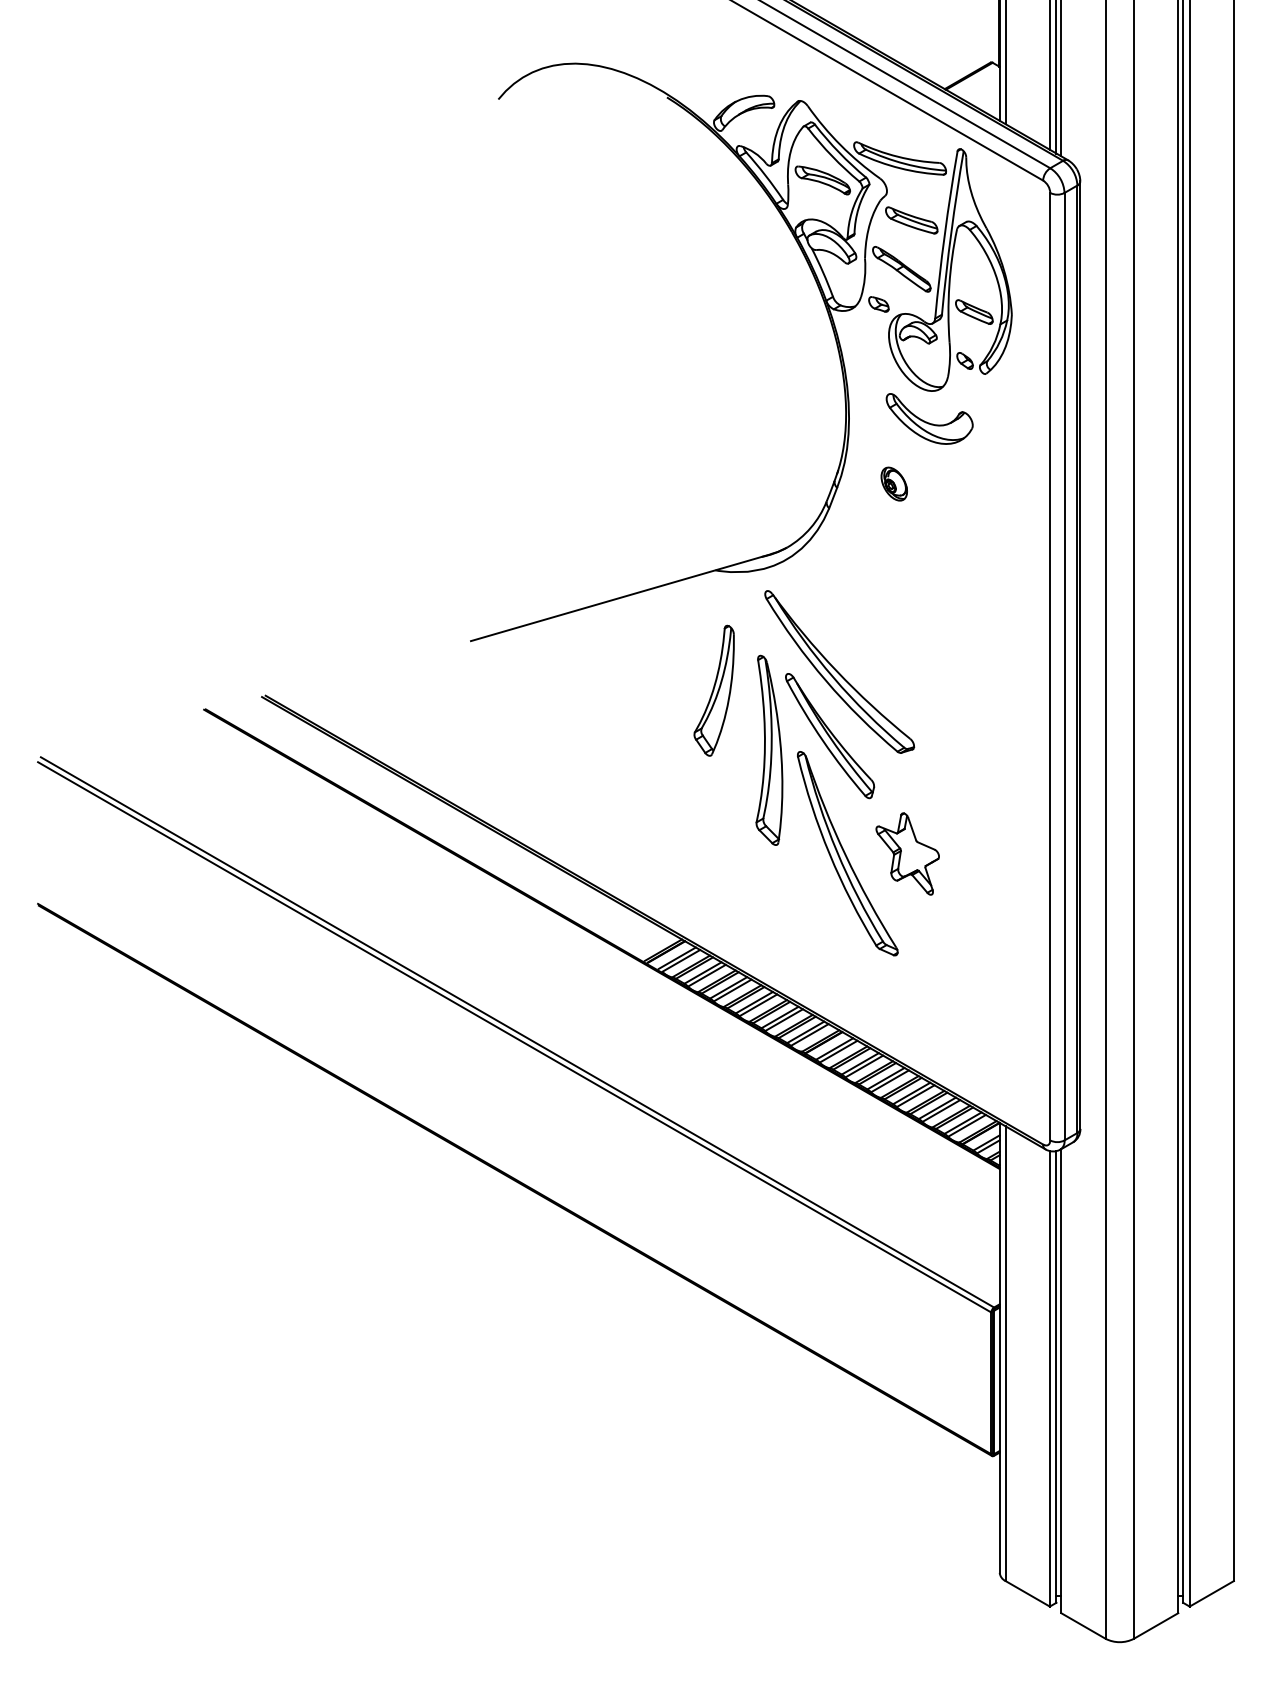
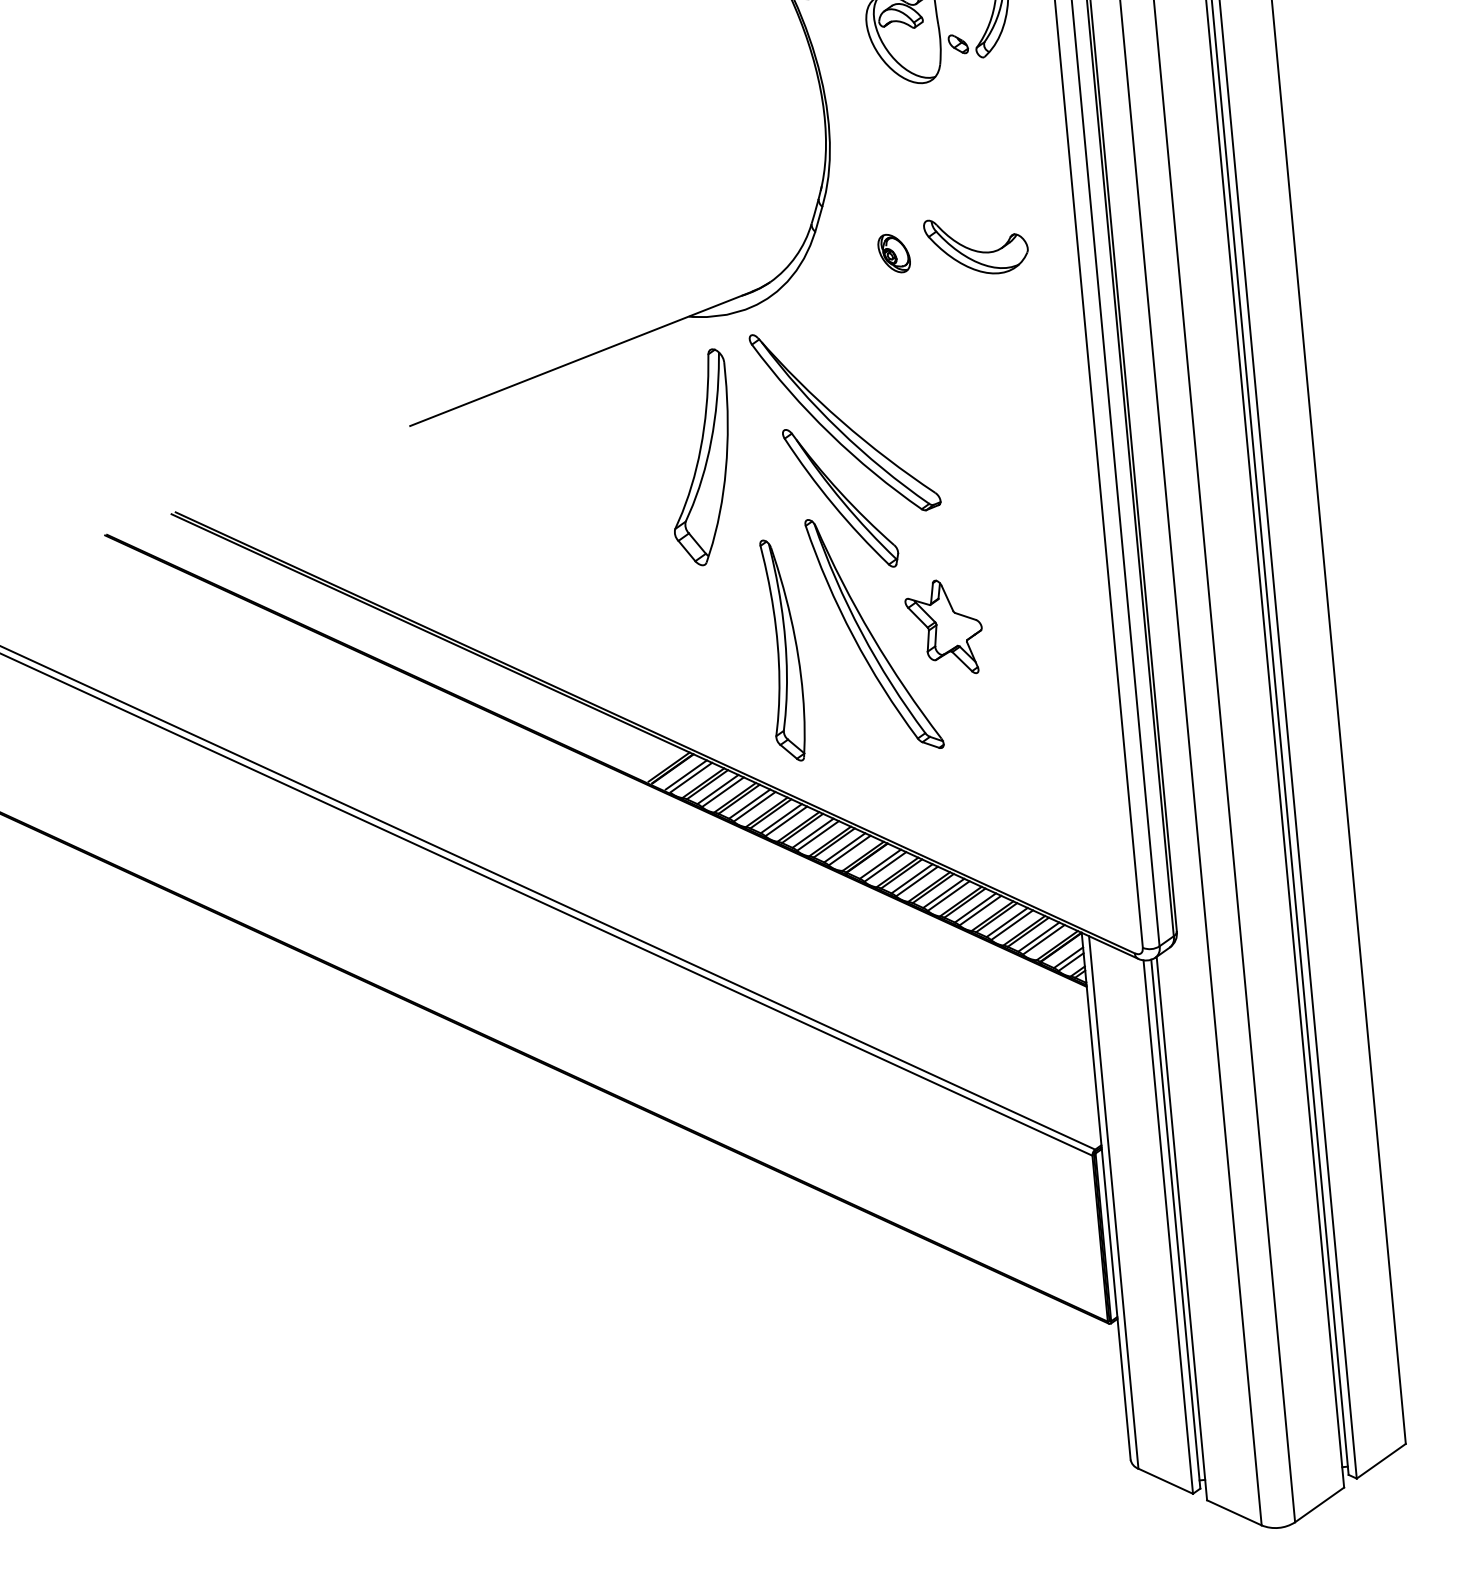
part: (929, 418) -> (976, 245), moved
part: (893, 483) -> (893, 252), moved
part: (713, 690) -> (699, 457), size x1.4
part: (769, 749) -> (783, 649), moved

